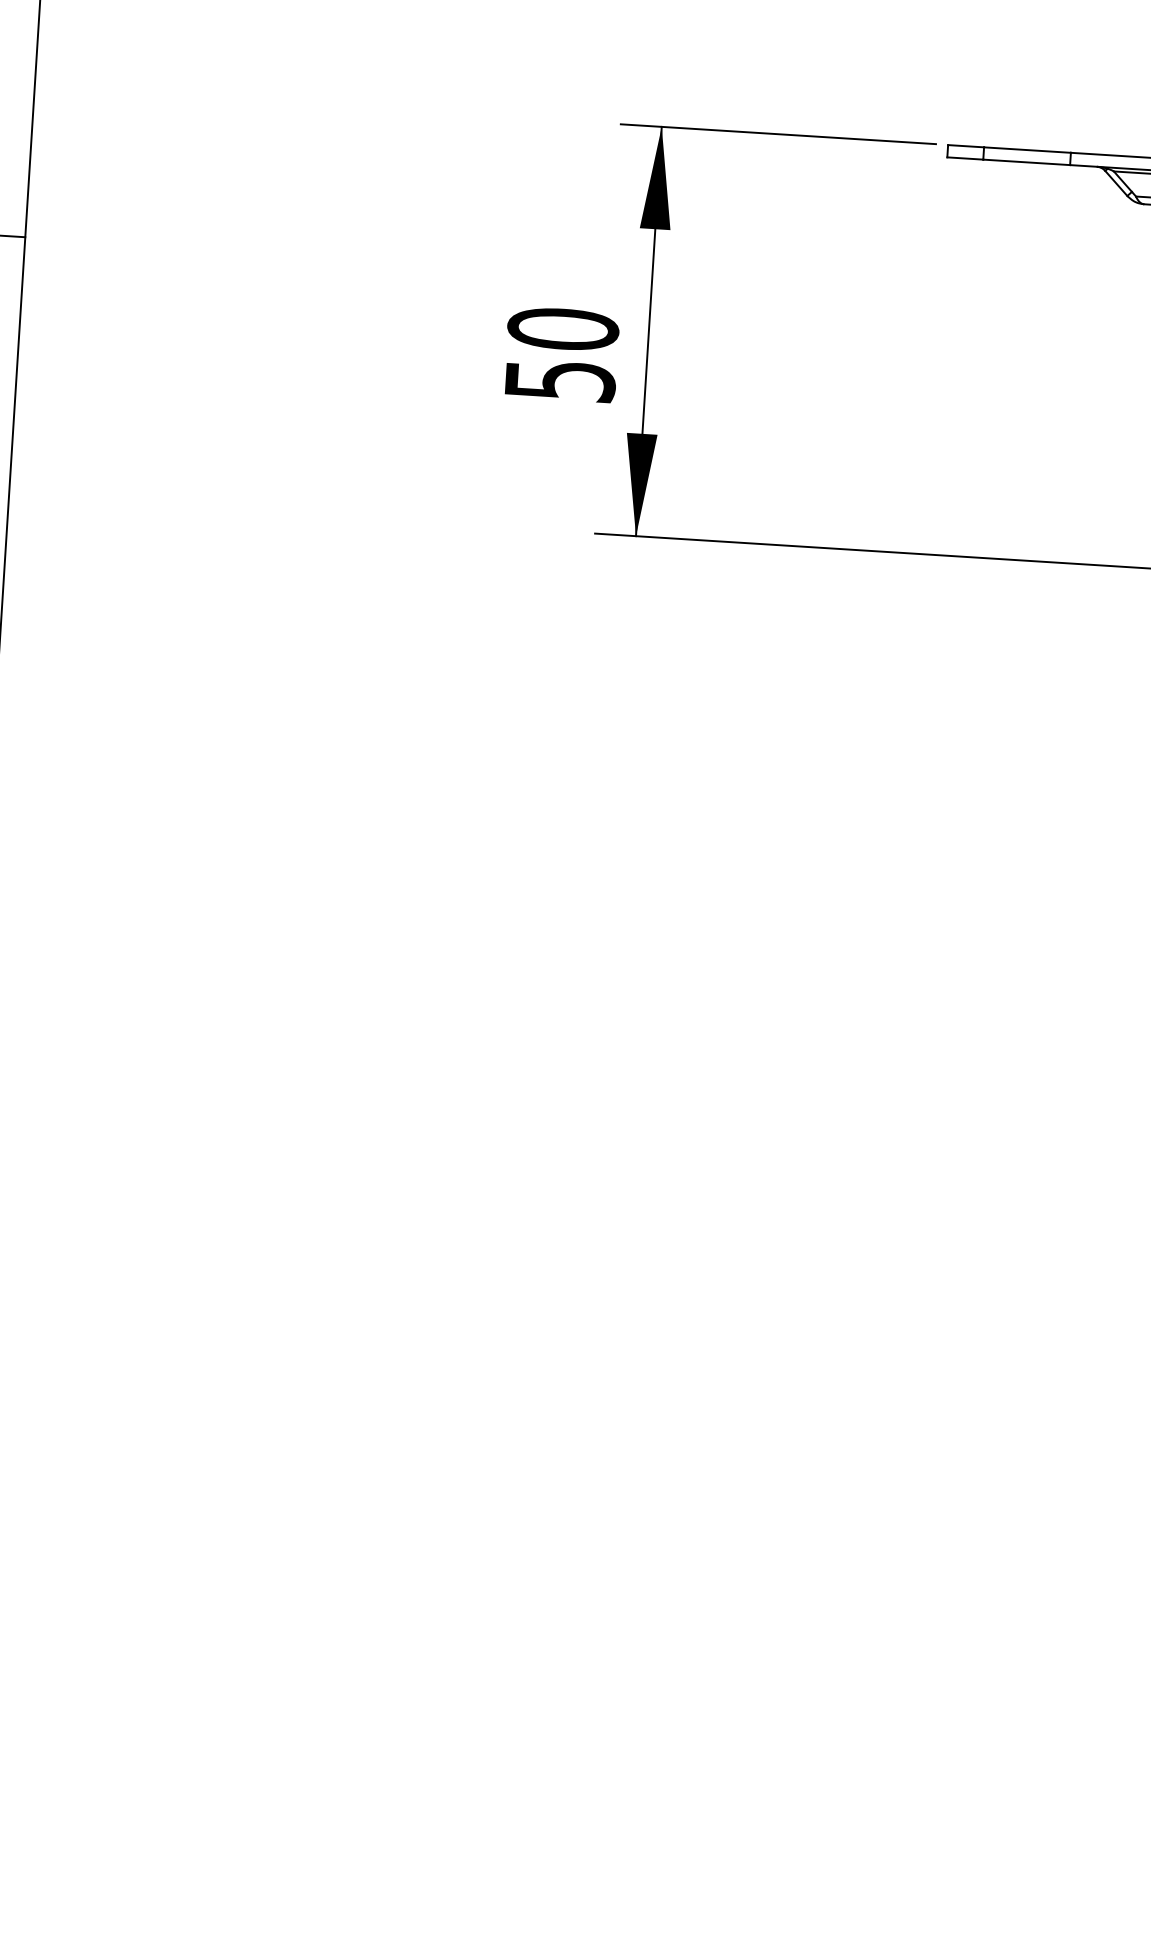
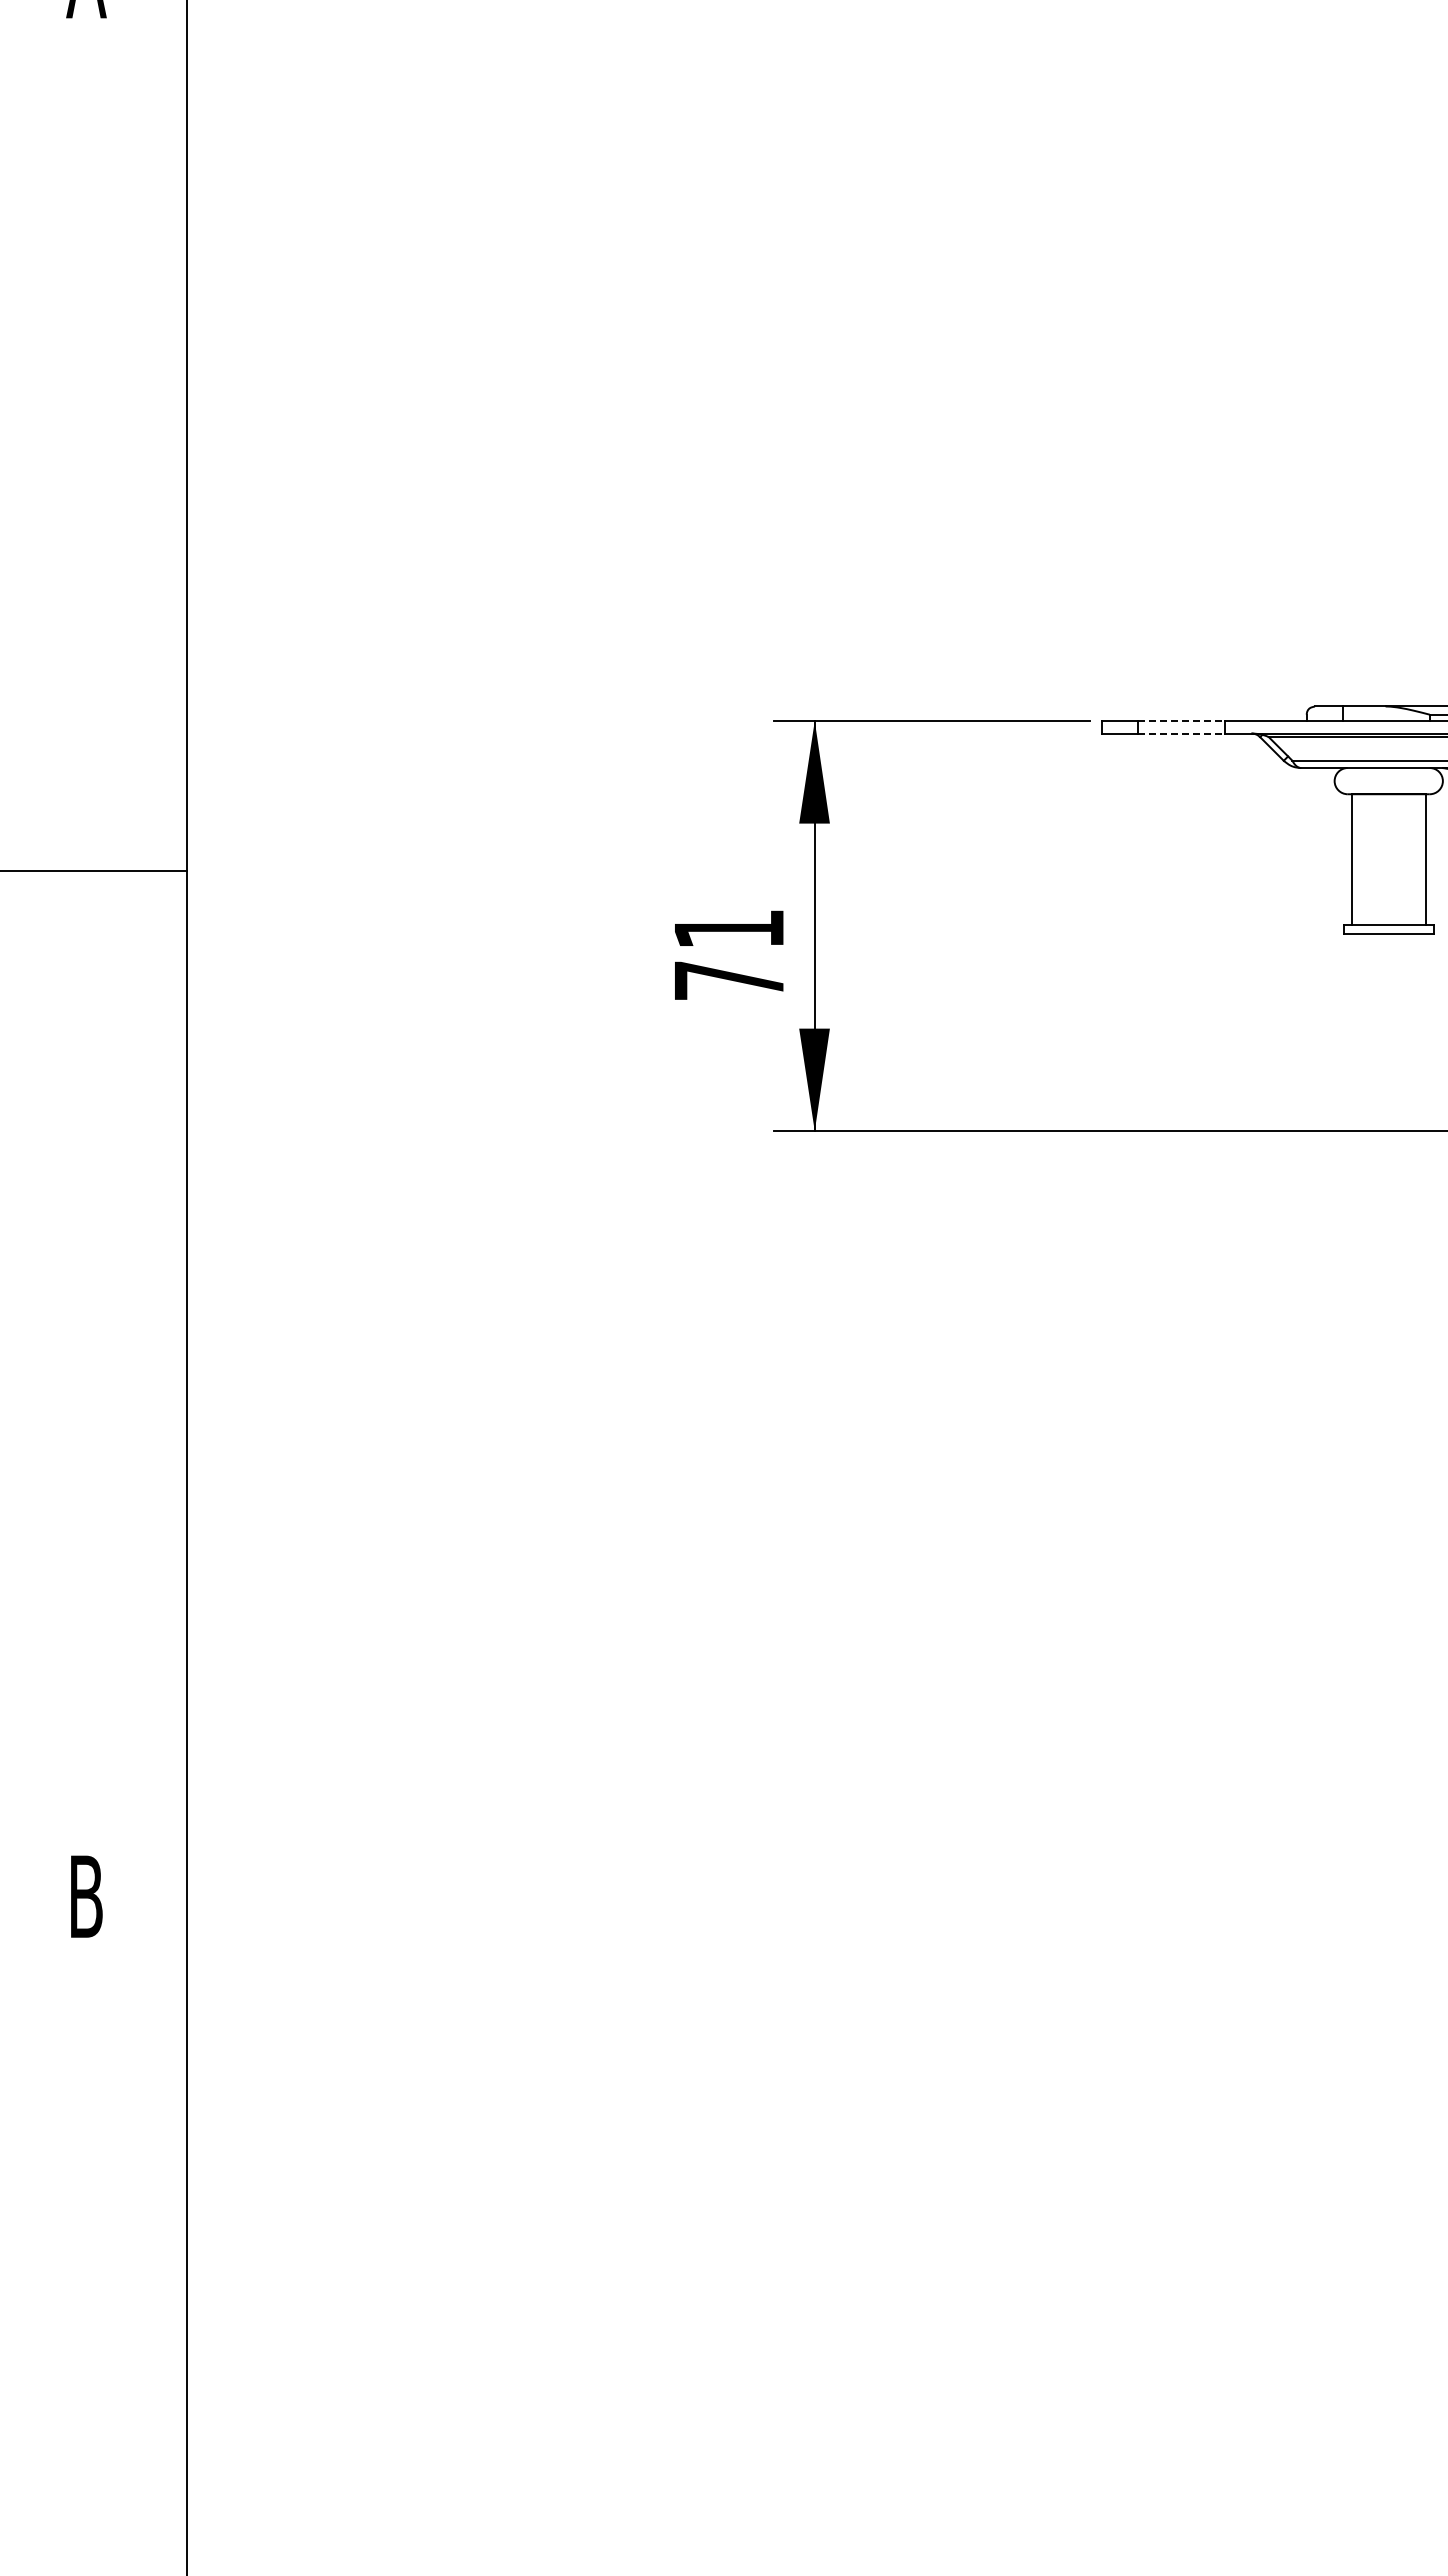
line: (1027, 150) -> (1181, 721), solid -> dashed
line: (1026, 162) -> (1181, 733), solid -> dashed
text: (562, 354) -> (729, 954), 50 -> 71

